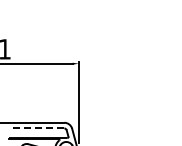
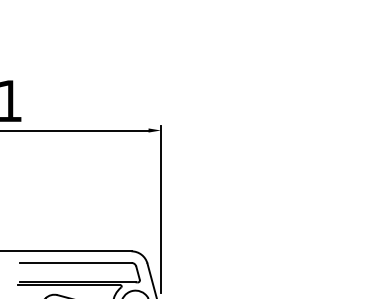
line: (36, 128) -> (74, 263), dashed -> solid

